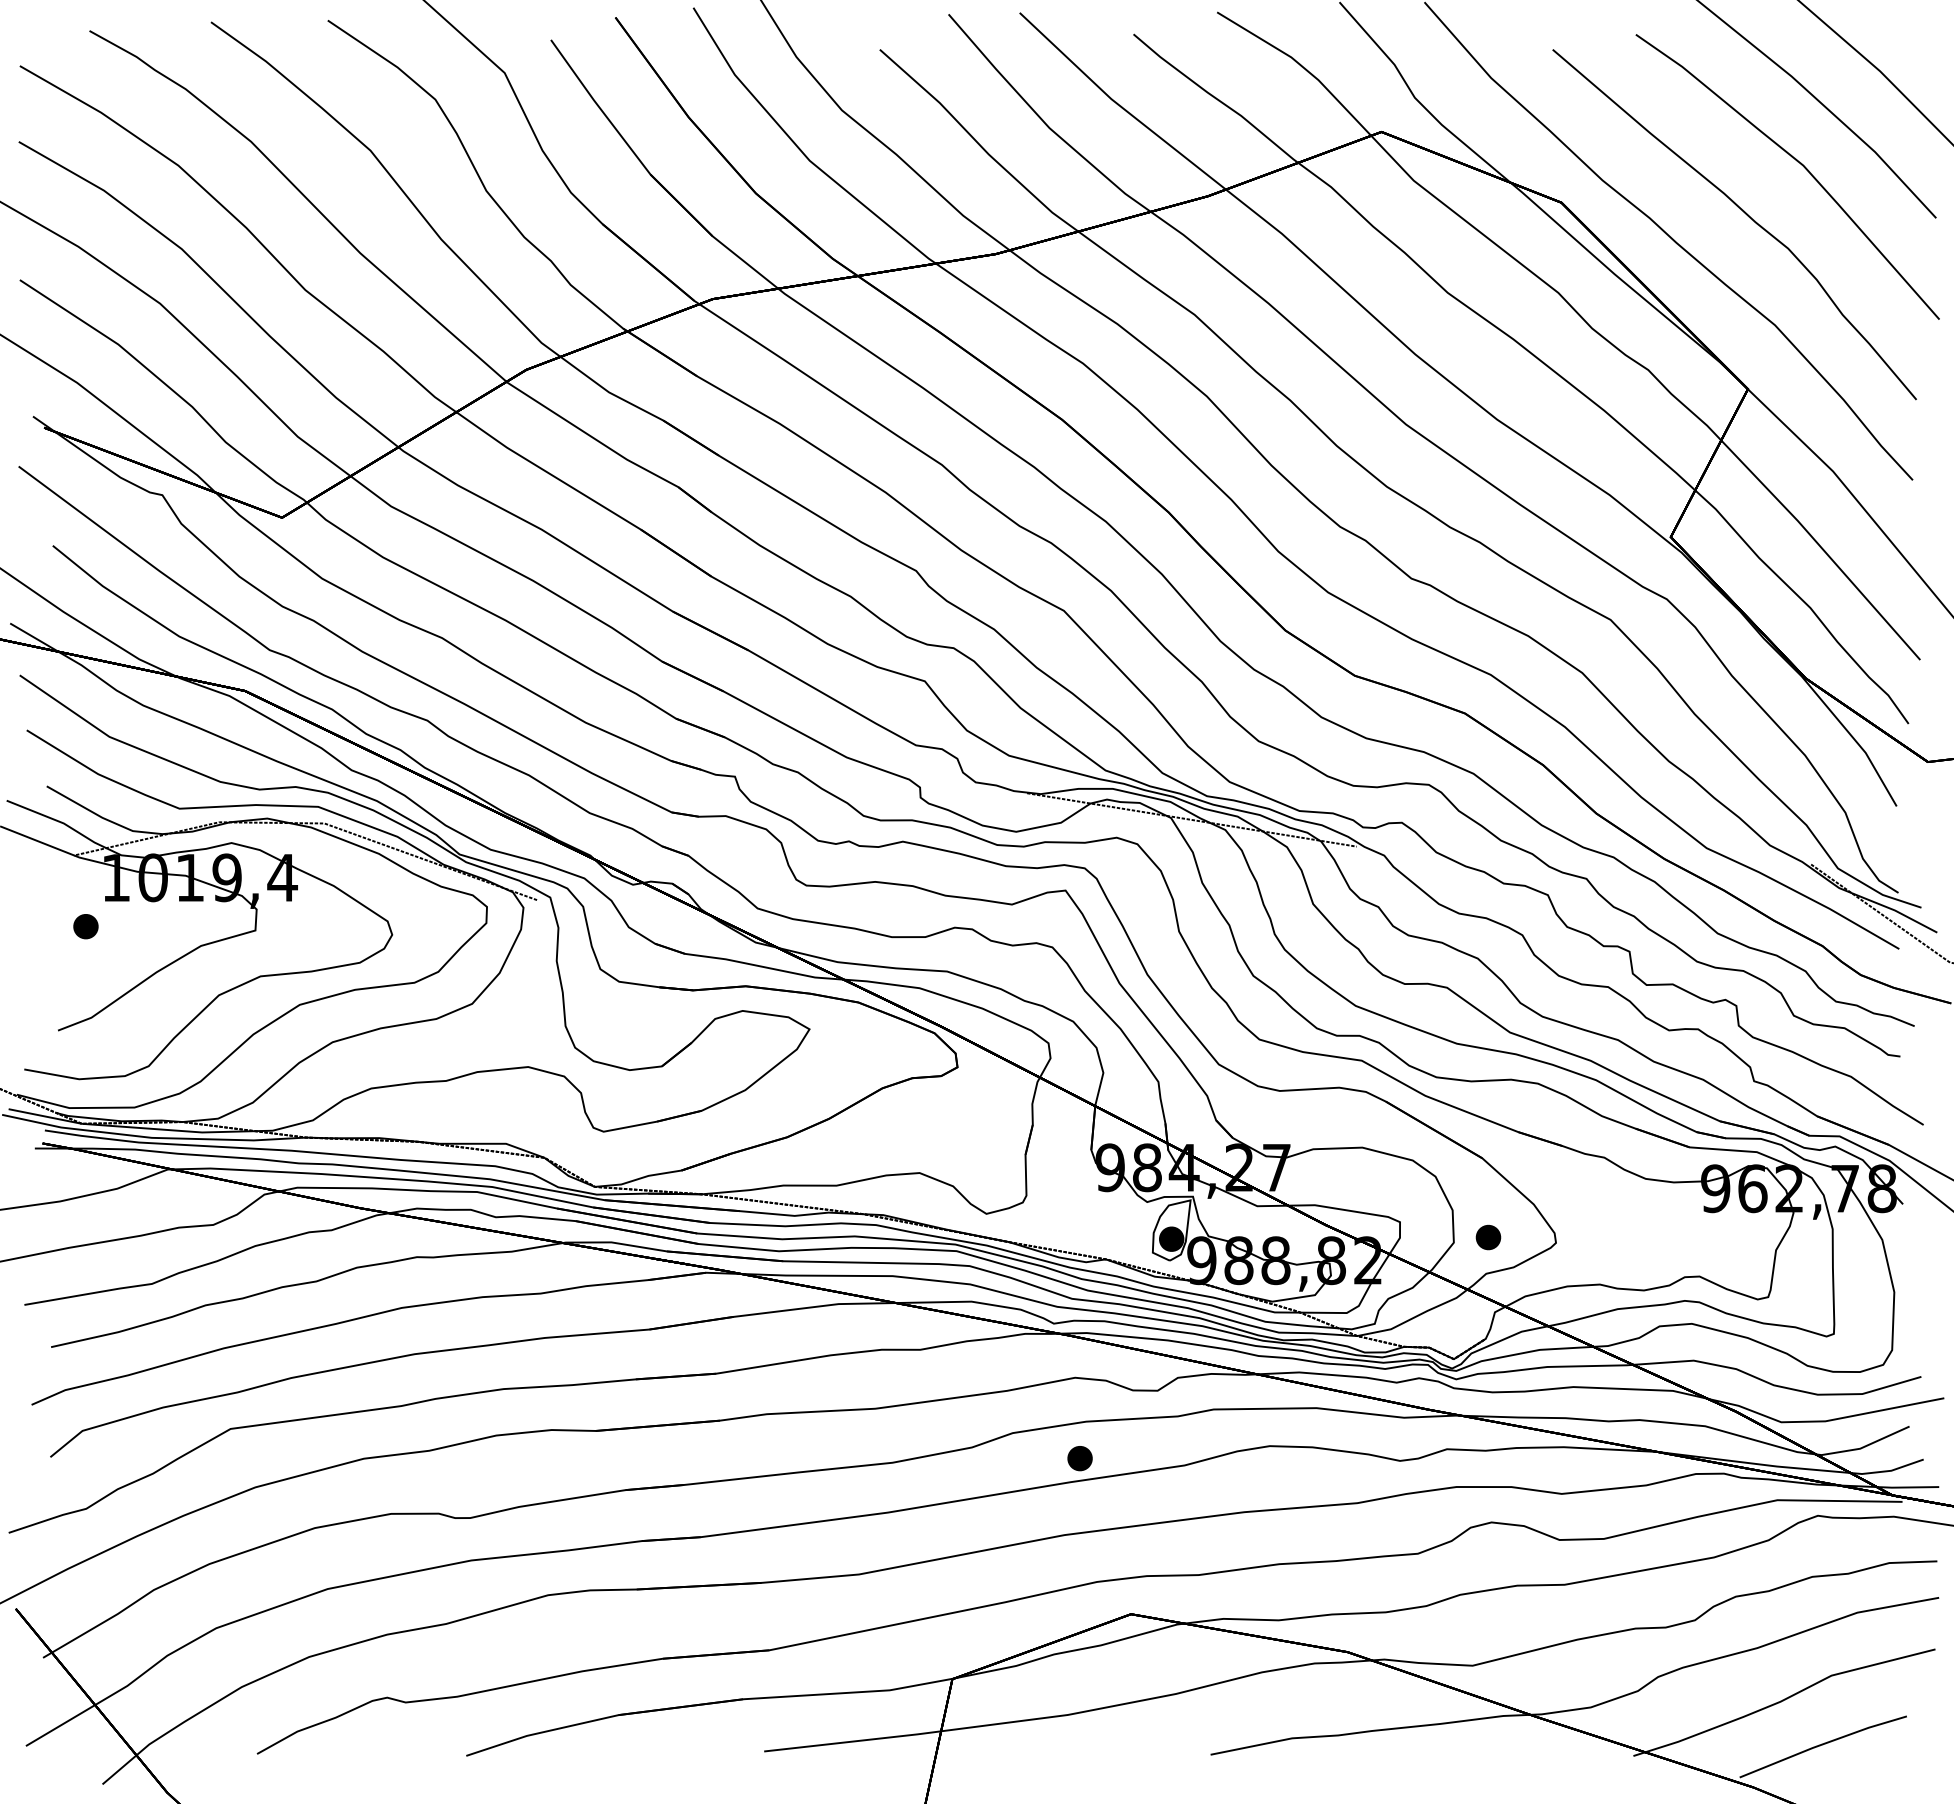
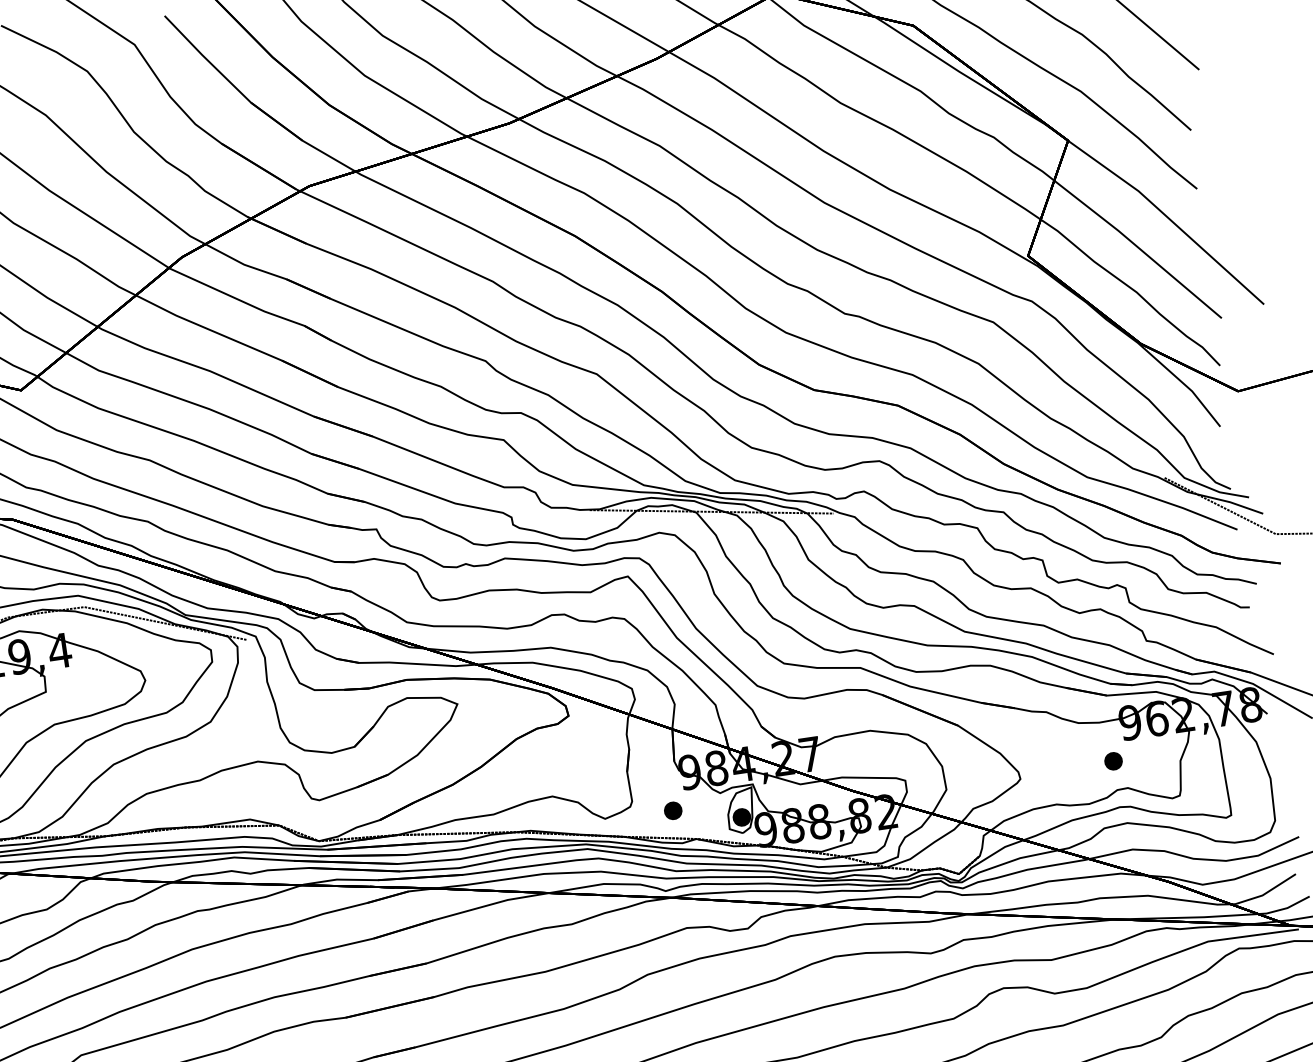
part: (1488, 1237) -> (1113, 761), moved
part: (1079, 1458) -> (672, 810), moved

